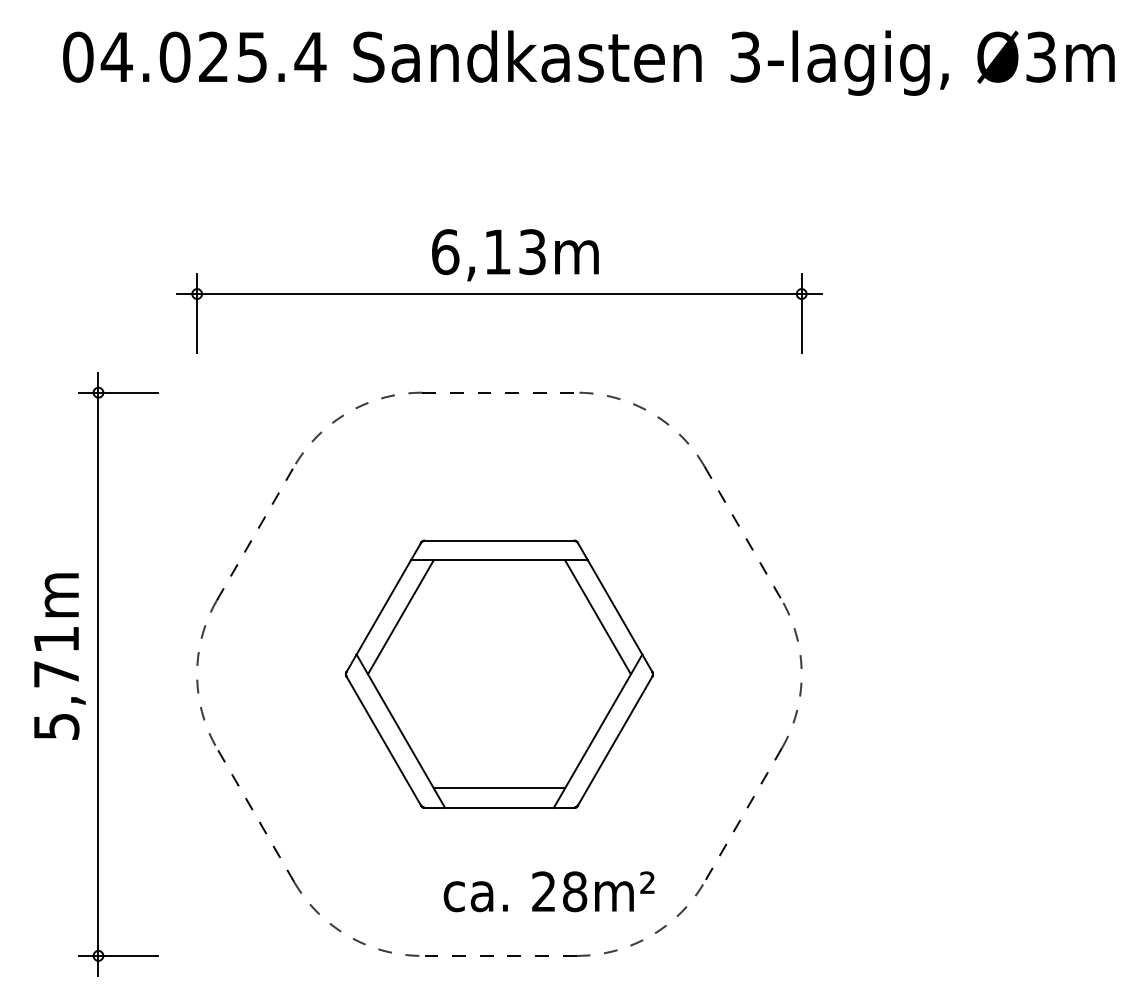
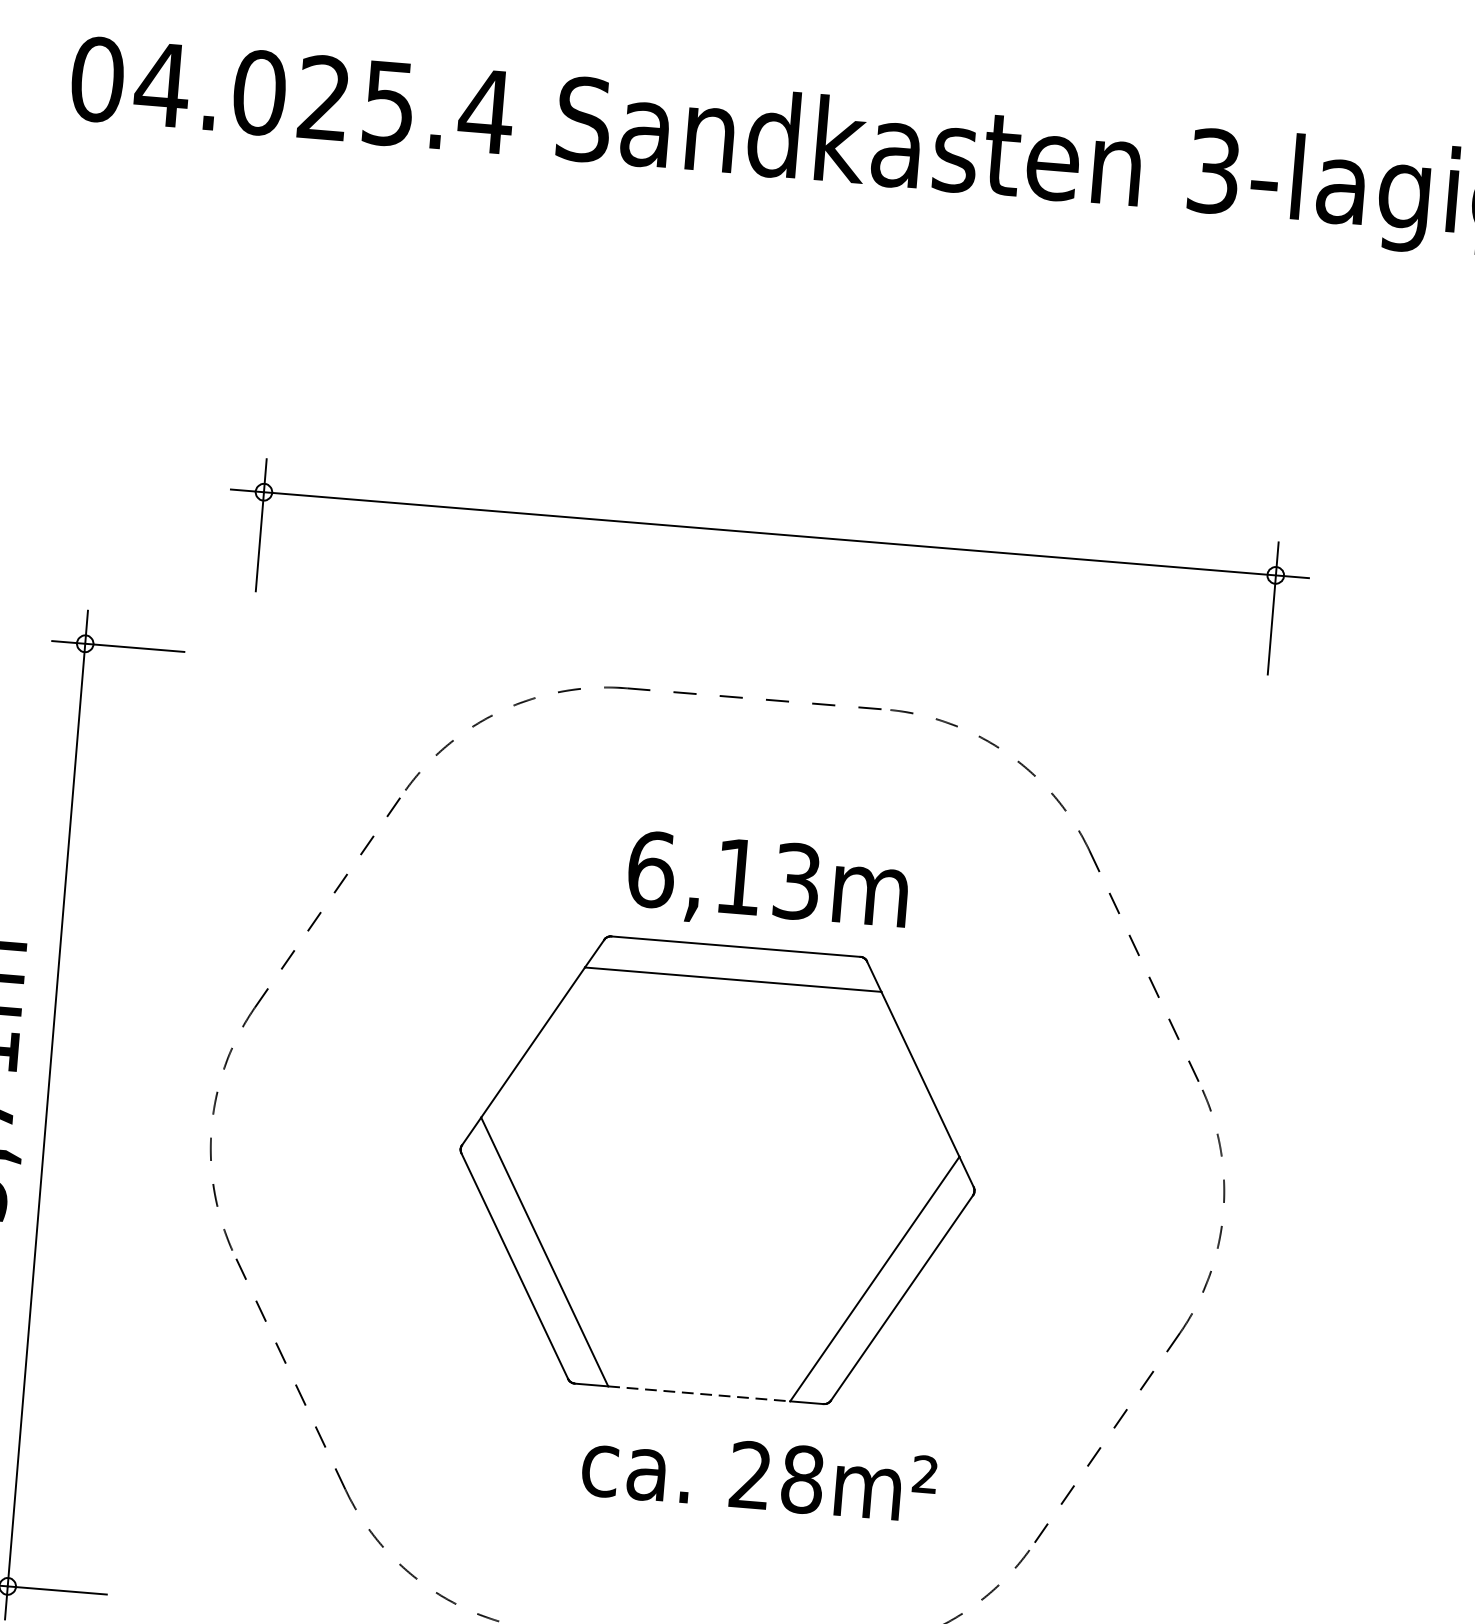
text: (515, 255) -> (768, 884), moved
line: (400, 617) -> (559, 1061), removed
line: (597, 617) -> (889, 1088), removed
line: (499, 788) -> (701, 1361), removed
line: (499, 807) -> (699, 1393), solid -> dashed
text: (548, 891) -> (758, 1475), moved

